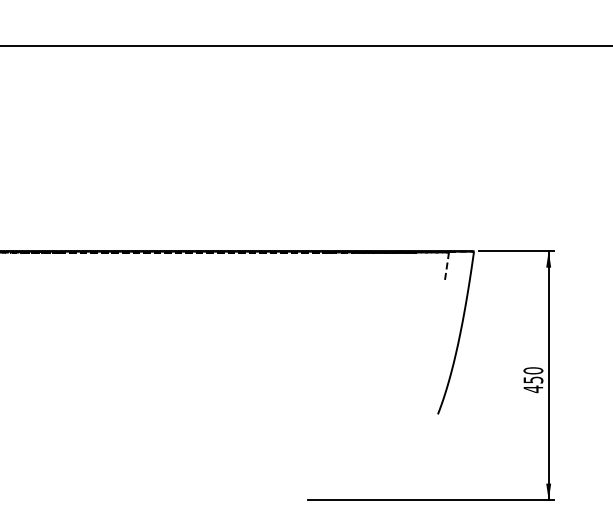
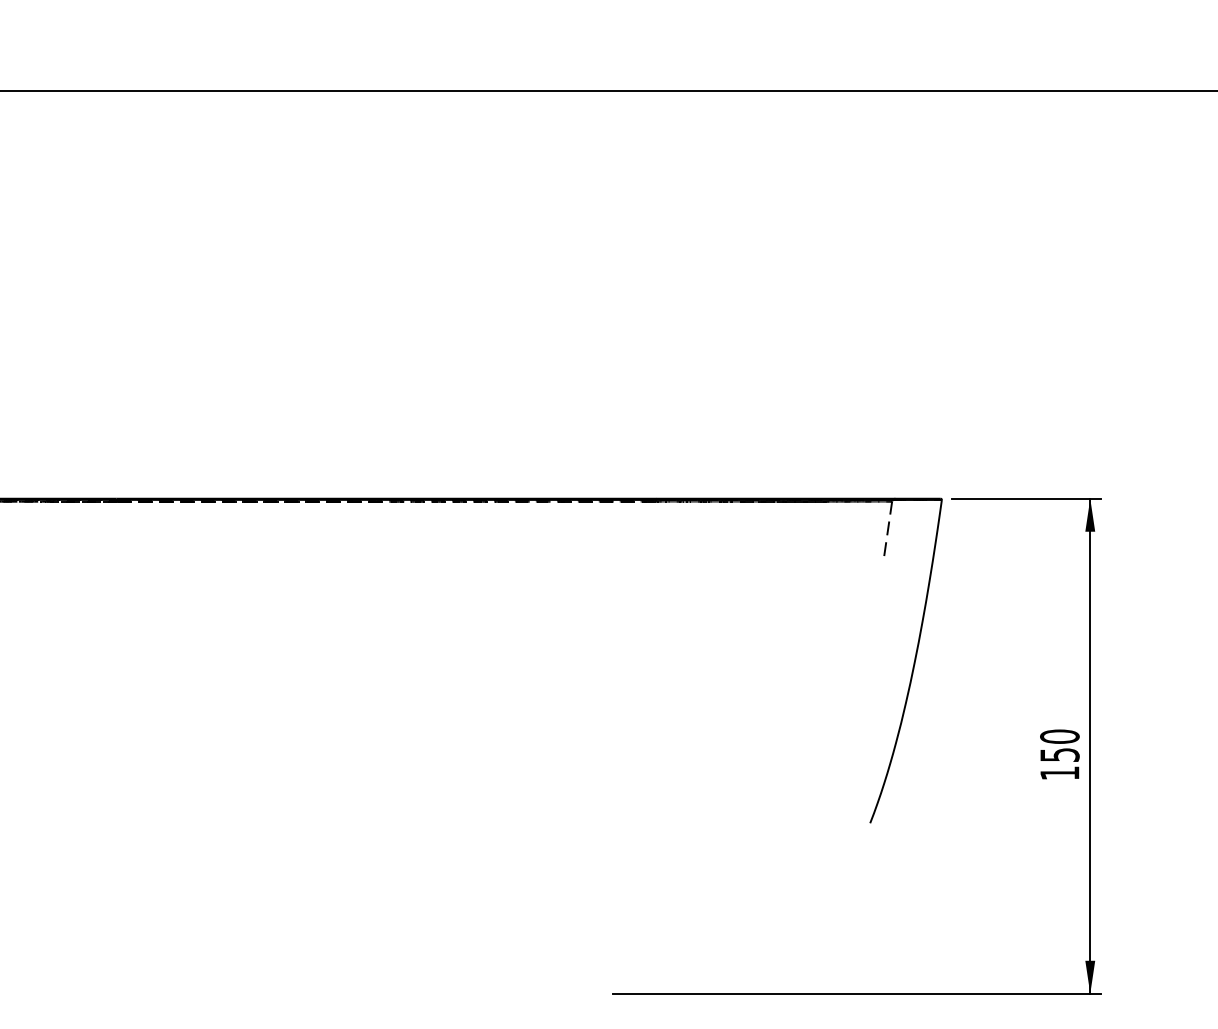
text: (533, 389) -> (1060, 773), 450 -> 150

